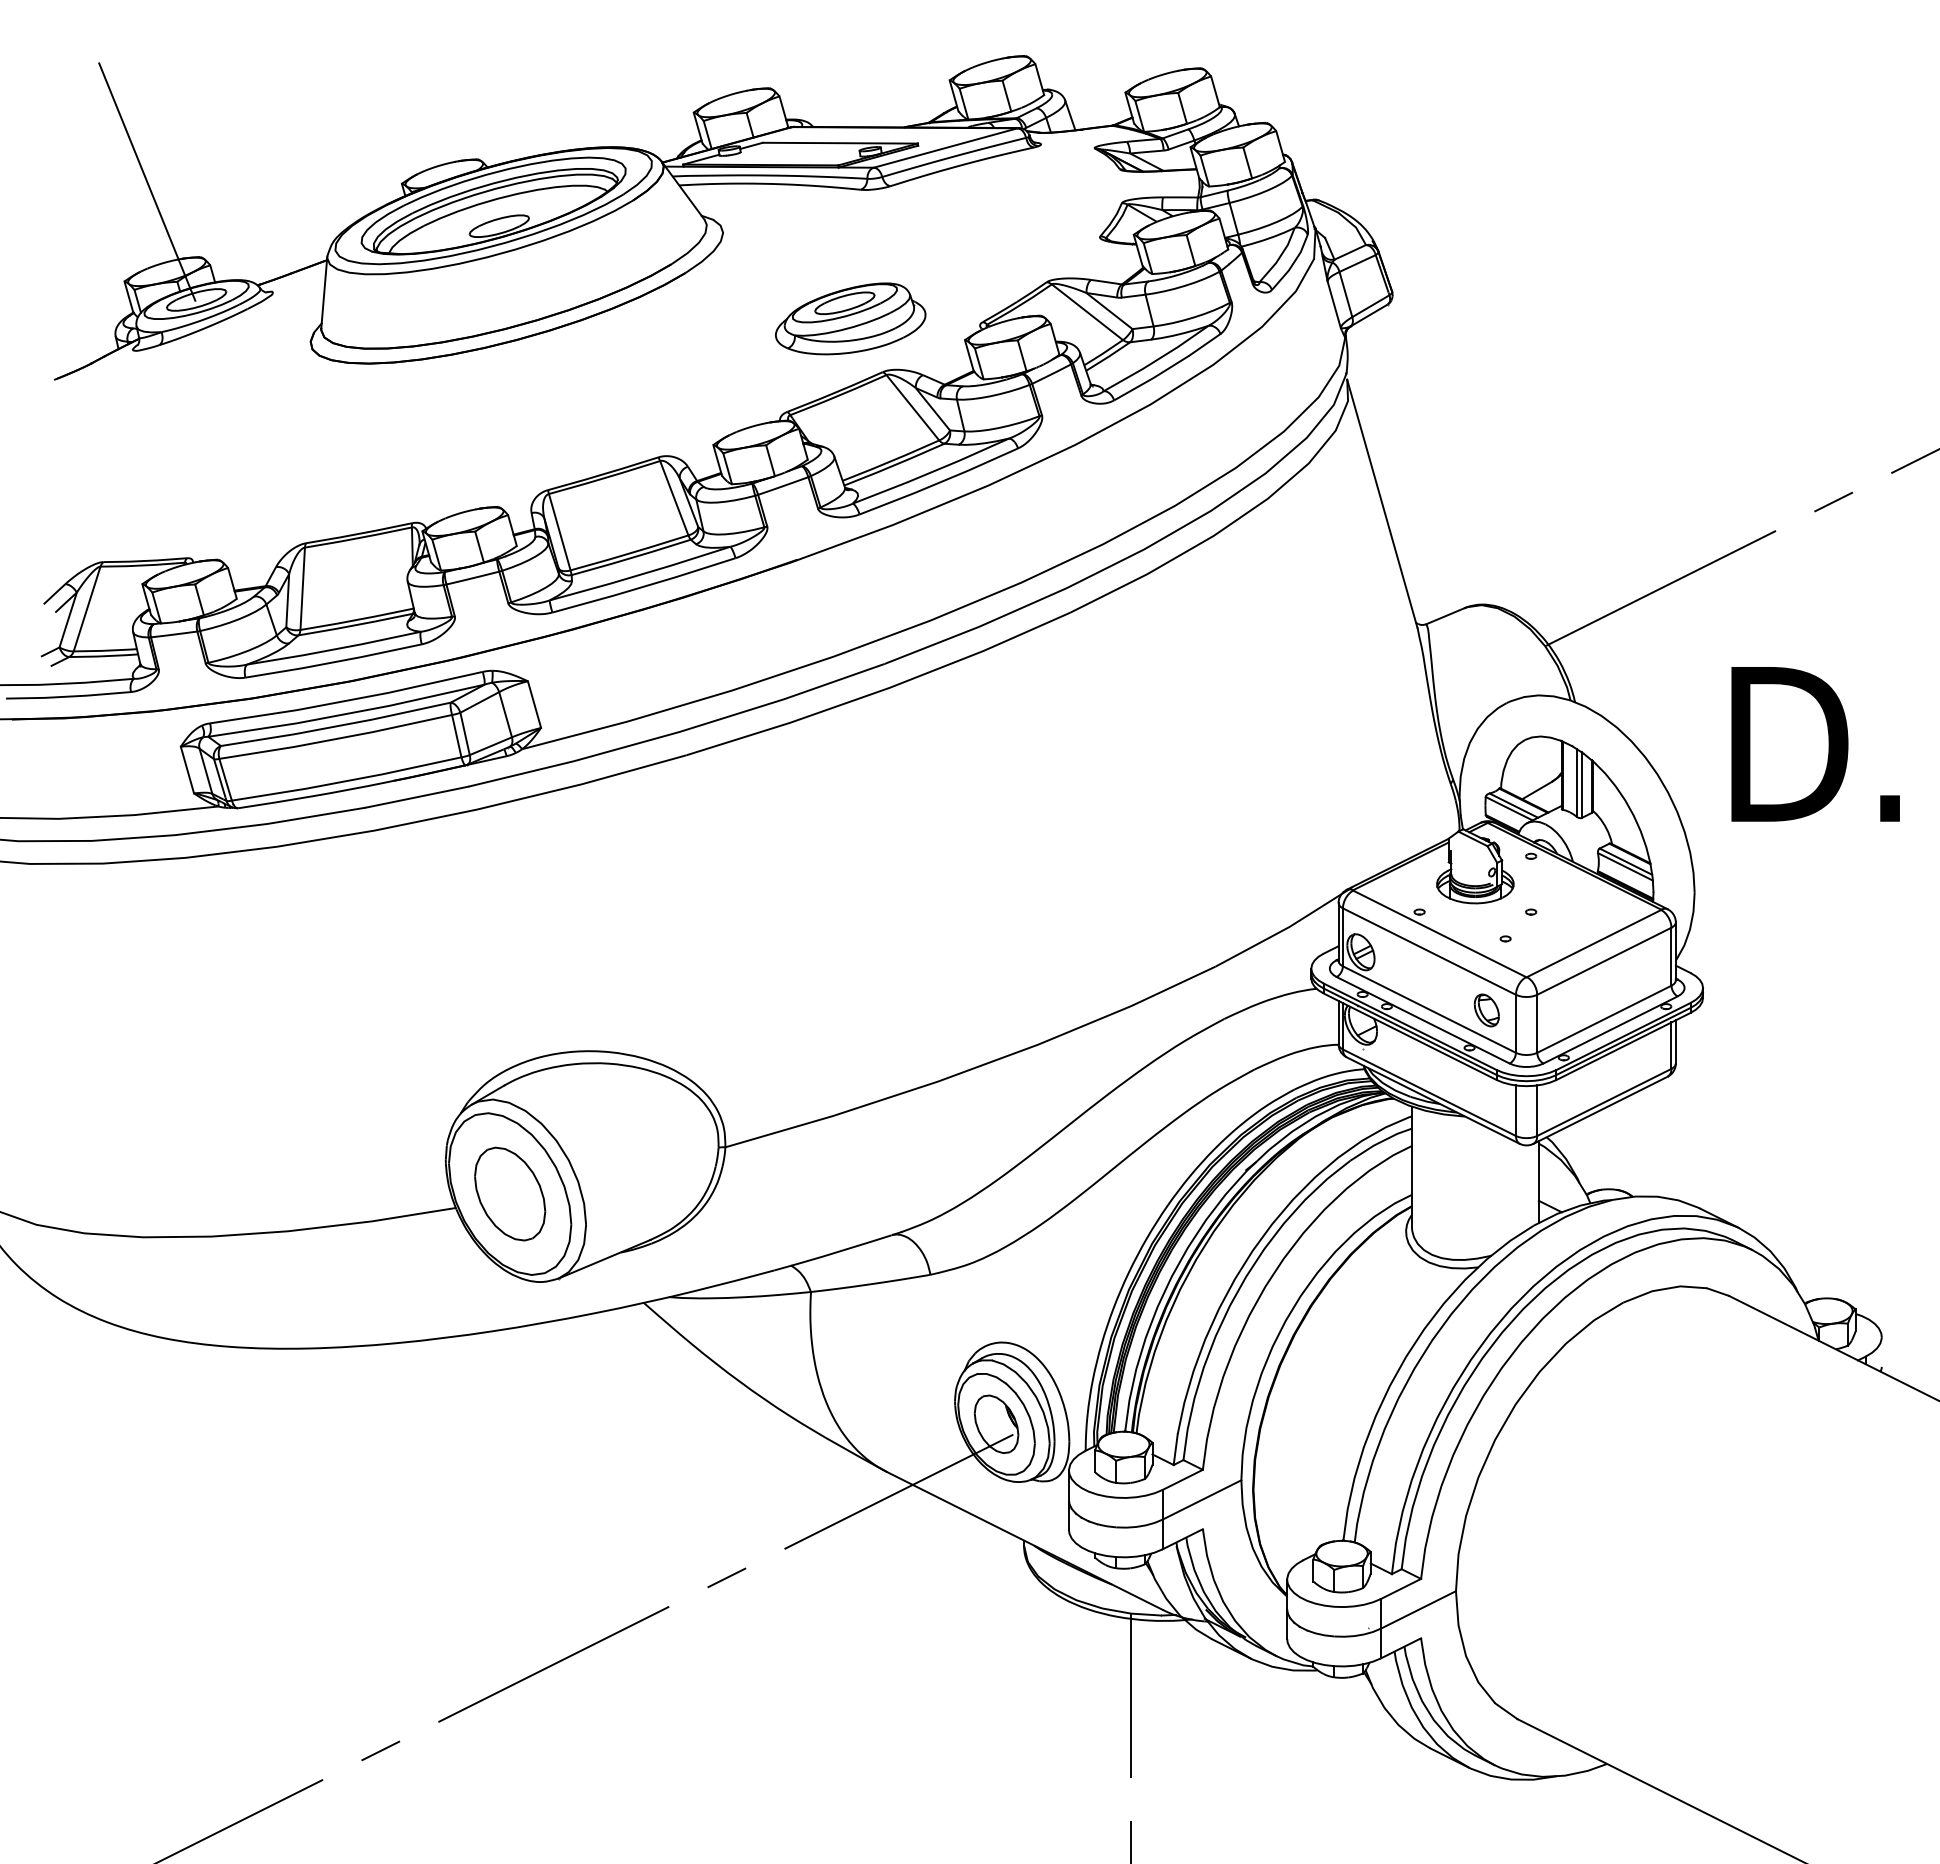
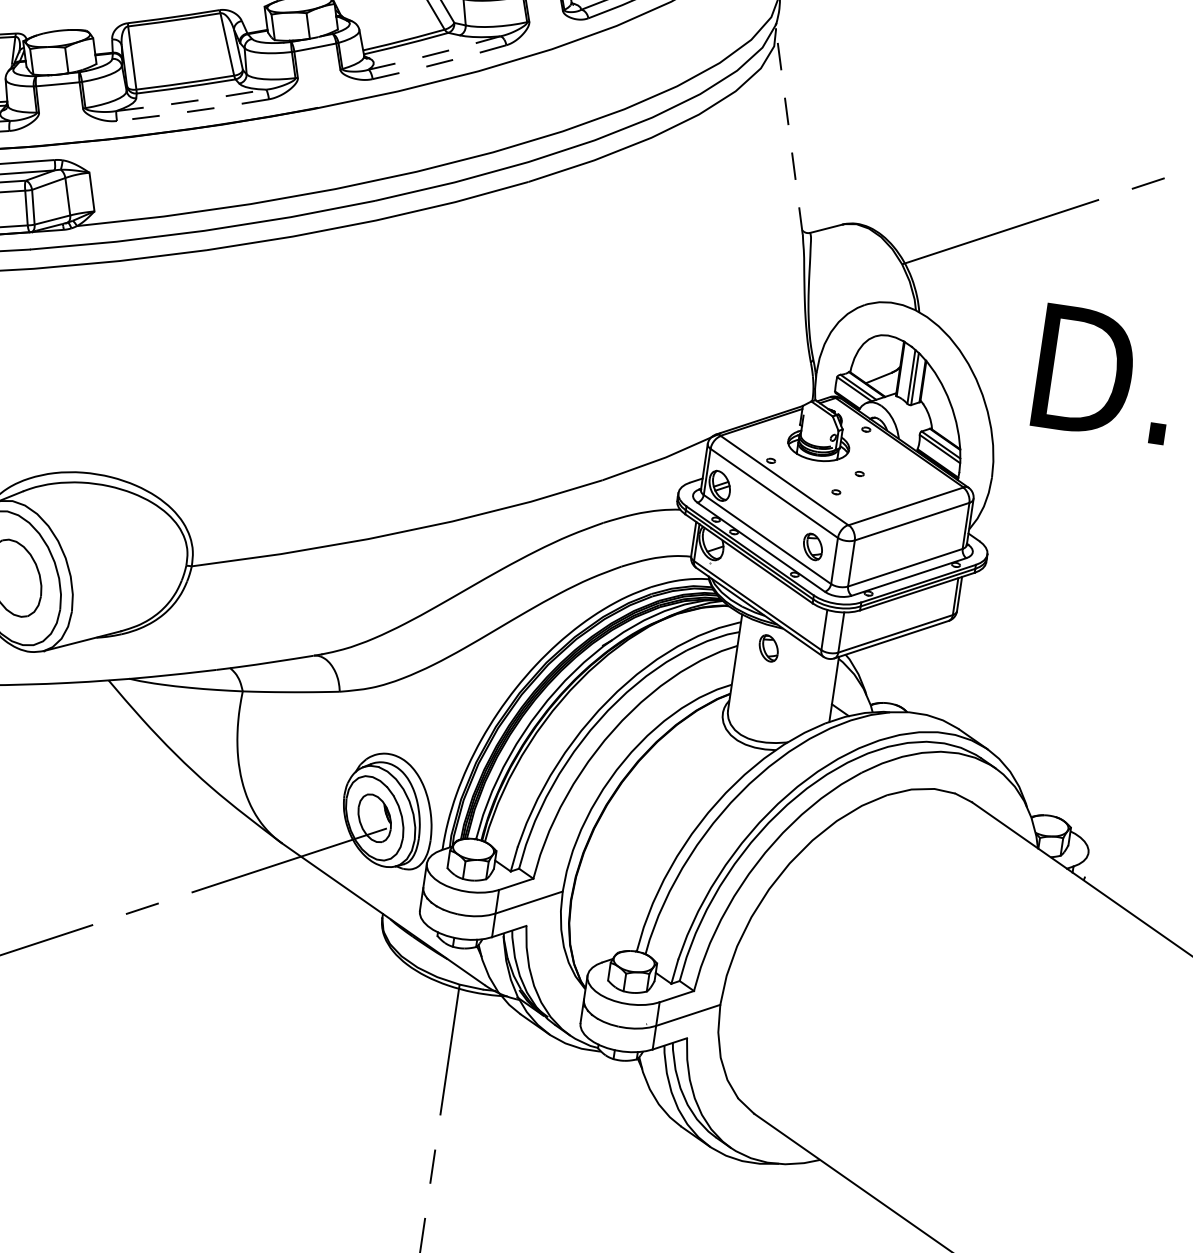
line: (932, 472) -> (435, 54), solid -> dashed
line: (938, 483) -> (439, 63), solid -> dashed
line: (1382, 503) -> (789, 131), solid -> dashed
line: (640, 574) -> (191, 101), solid -> dashed
line: (644, 586) -> (193, 111), solid -> dashed
part: (1450, 1143) -> (768, 648), added

